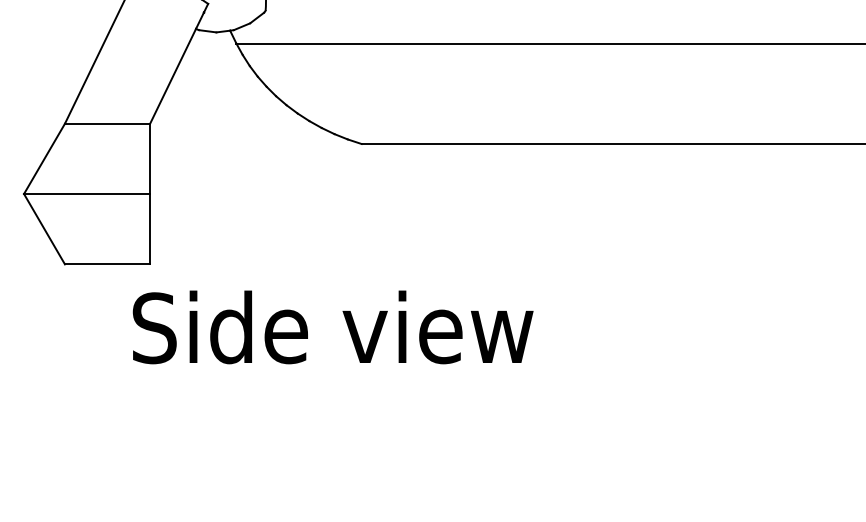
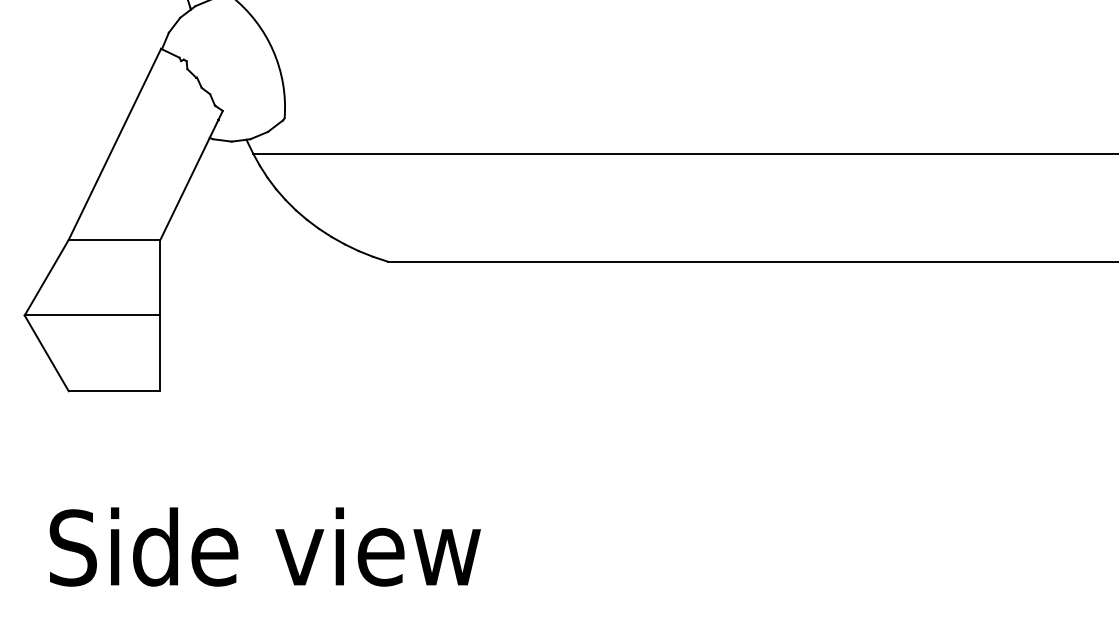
text: (332, 326) -> (264, 546), moved

